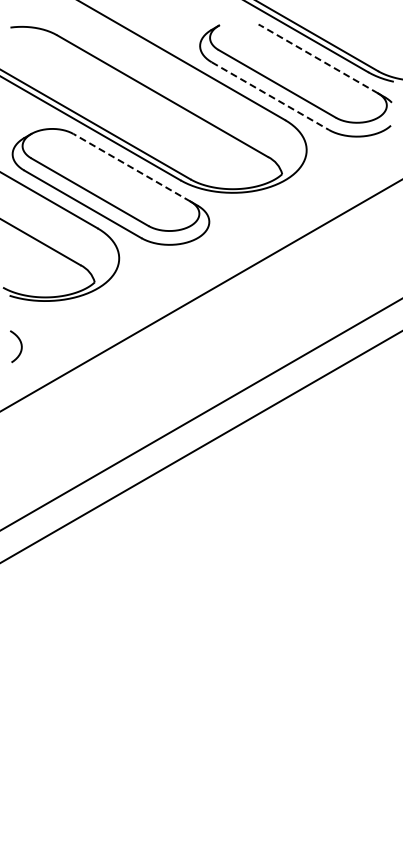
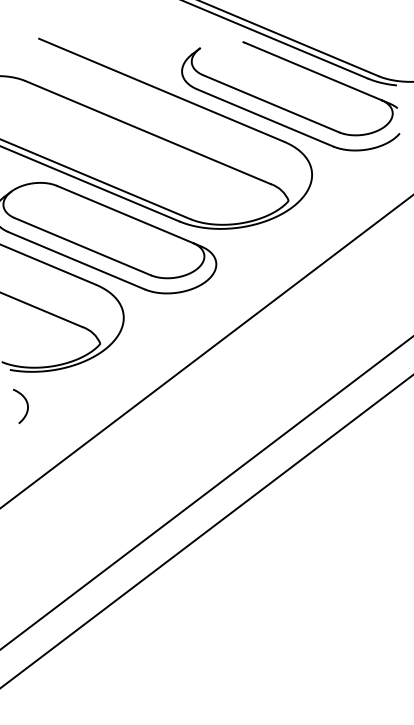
line: (319, 59) -> (313, 71), dashed -> solid
line: (270, 96) -> (265, 118), dashed -> solid
line: (132, 167) -> (125, 214), dashed -> solid
curve: (20, 345) -> (26, 403), moved

